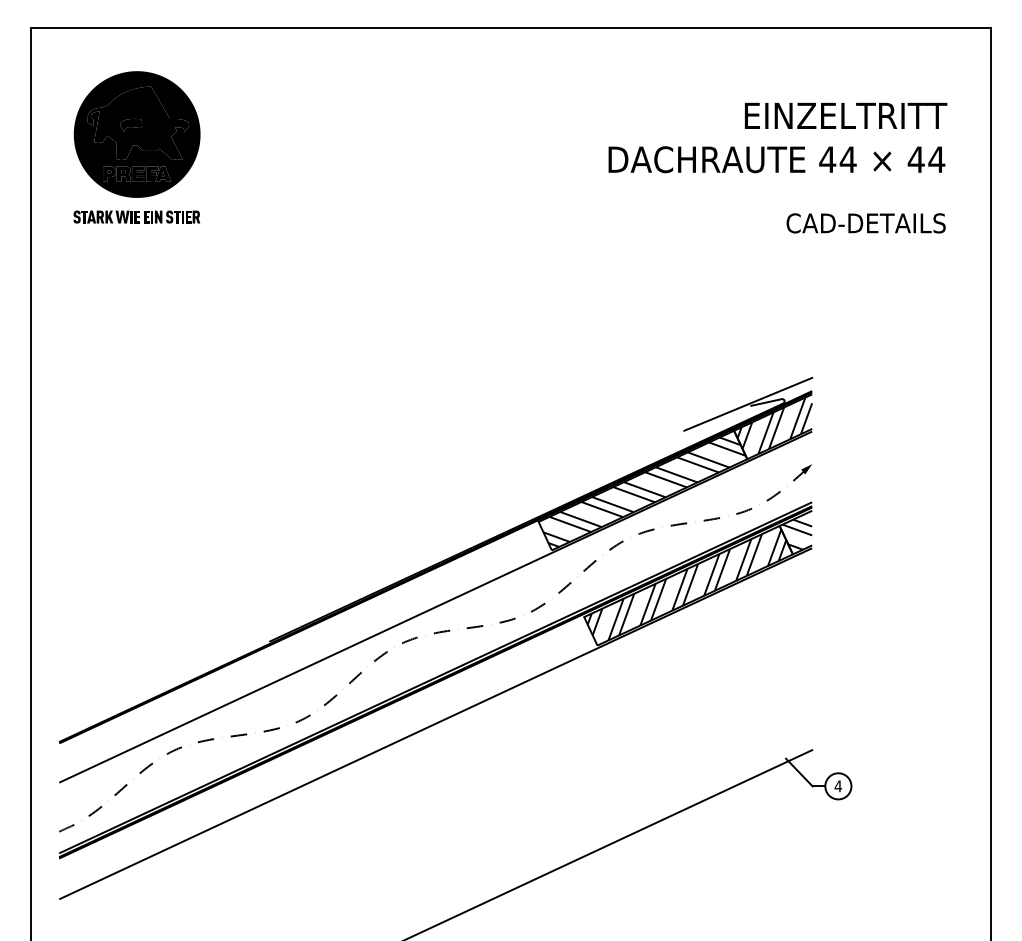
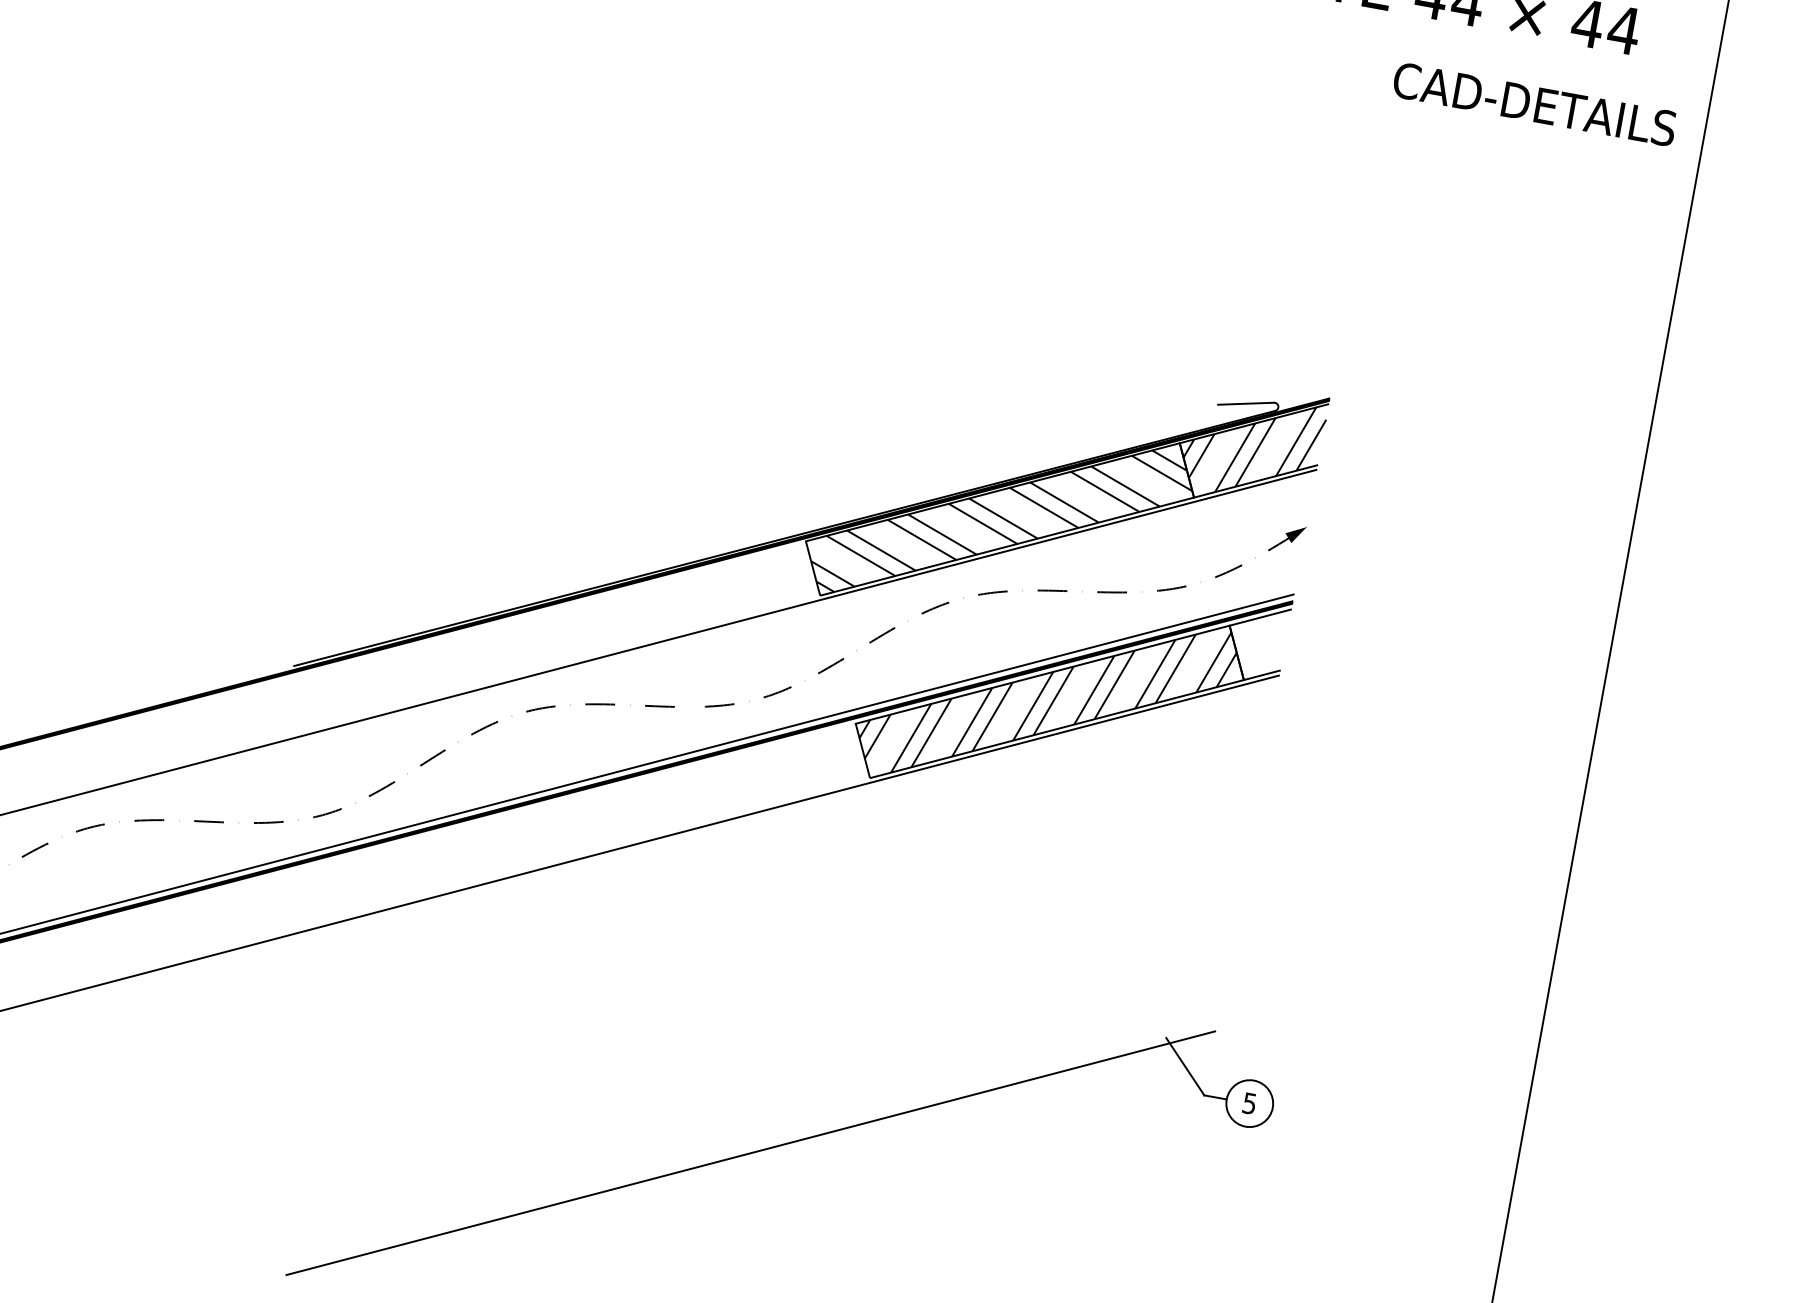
text: (865, 223) -> (1533, 104), moved
line: (748, 403) -> (1213, 399), removed
hatch: (797, 534) -> (1258, 646), removed
text: (838, 786) -> (1249, 1103), 4 -> 5

